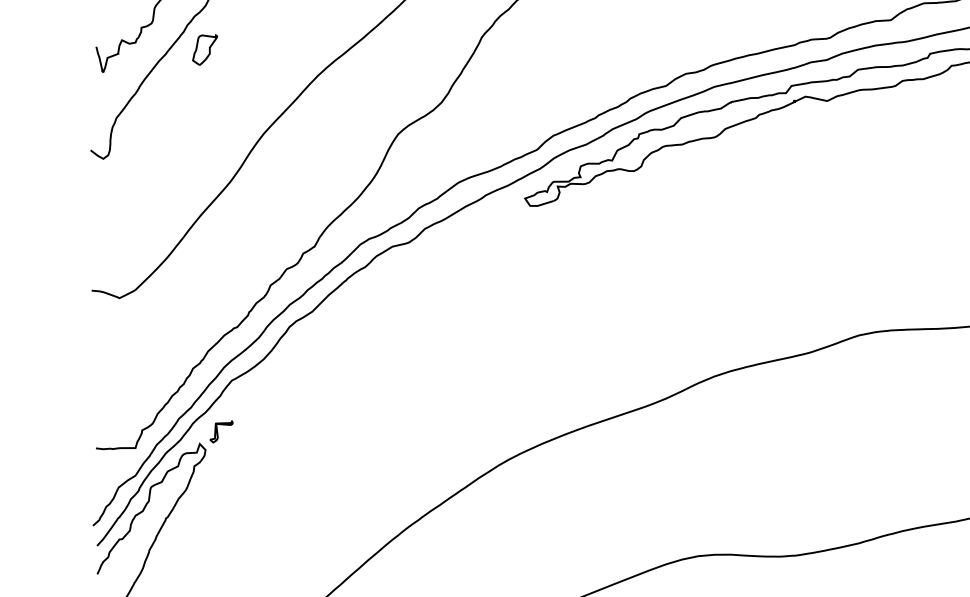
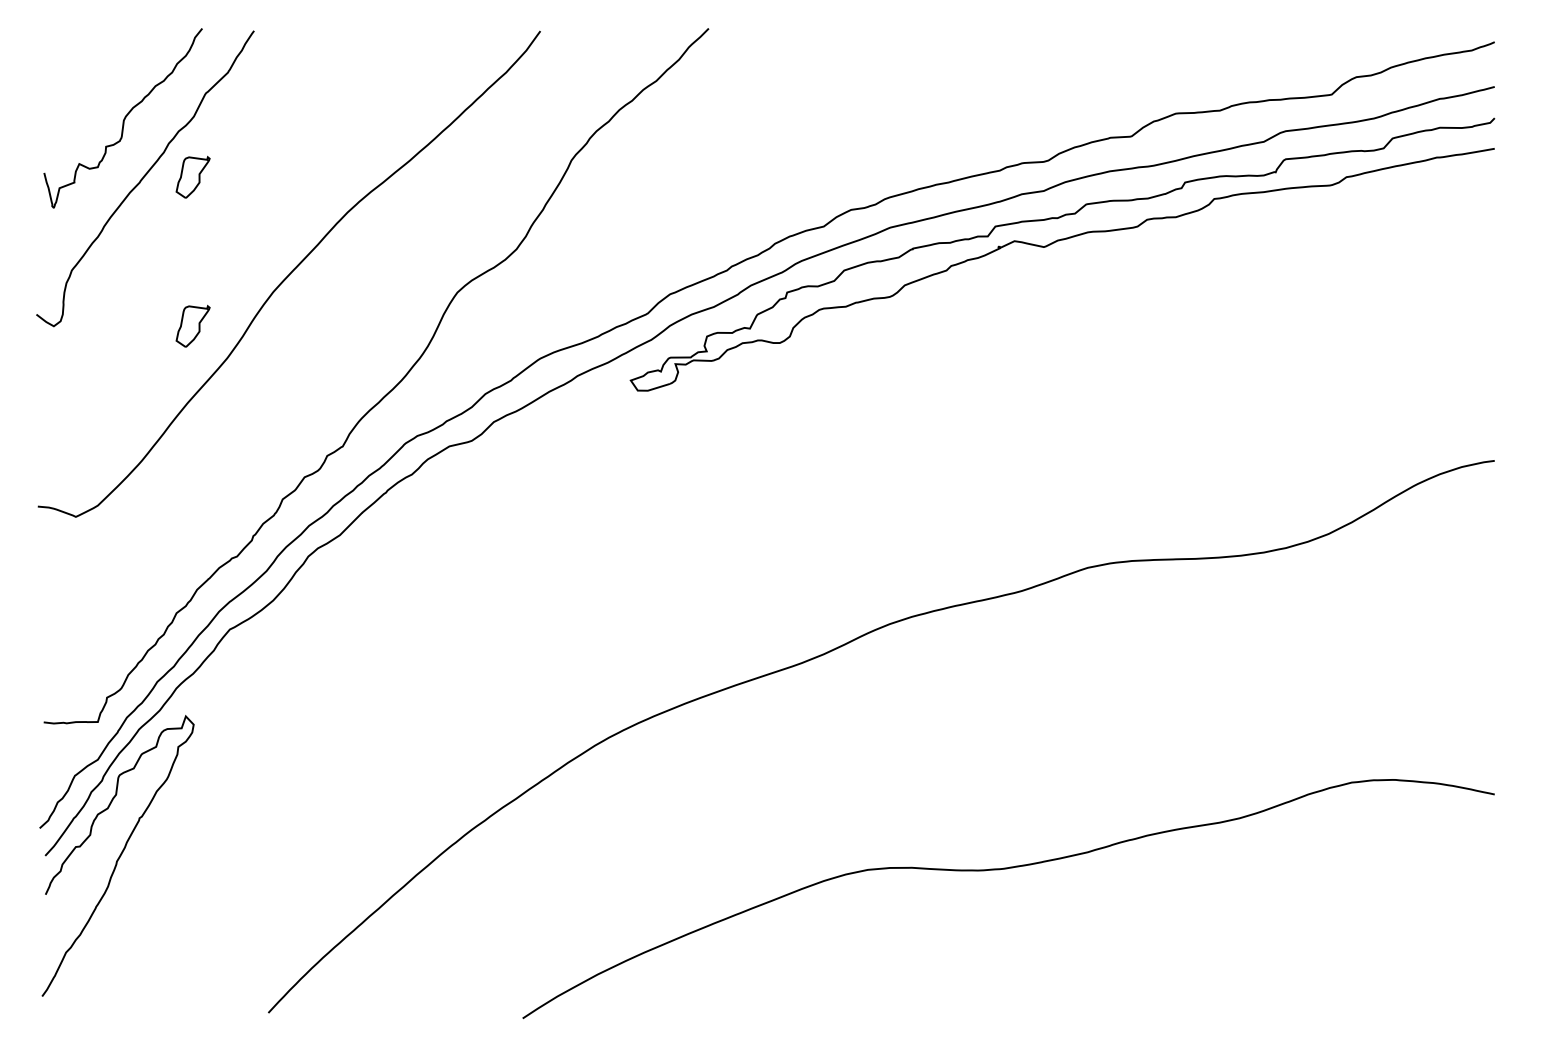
part: (204, 158) -> (192, 325), added
part: (221, 431) -> (215, 699), removed

